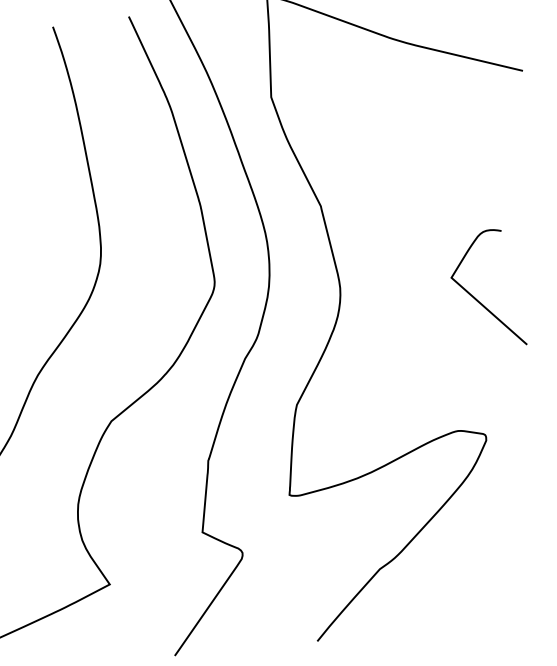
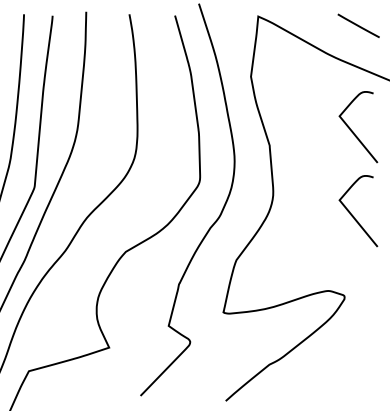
curve: (455, 160) -> (353, 131), added

